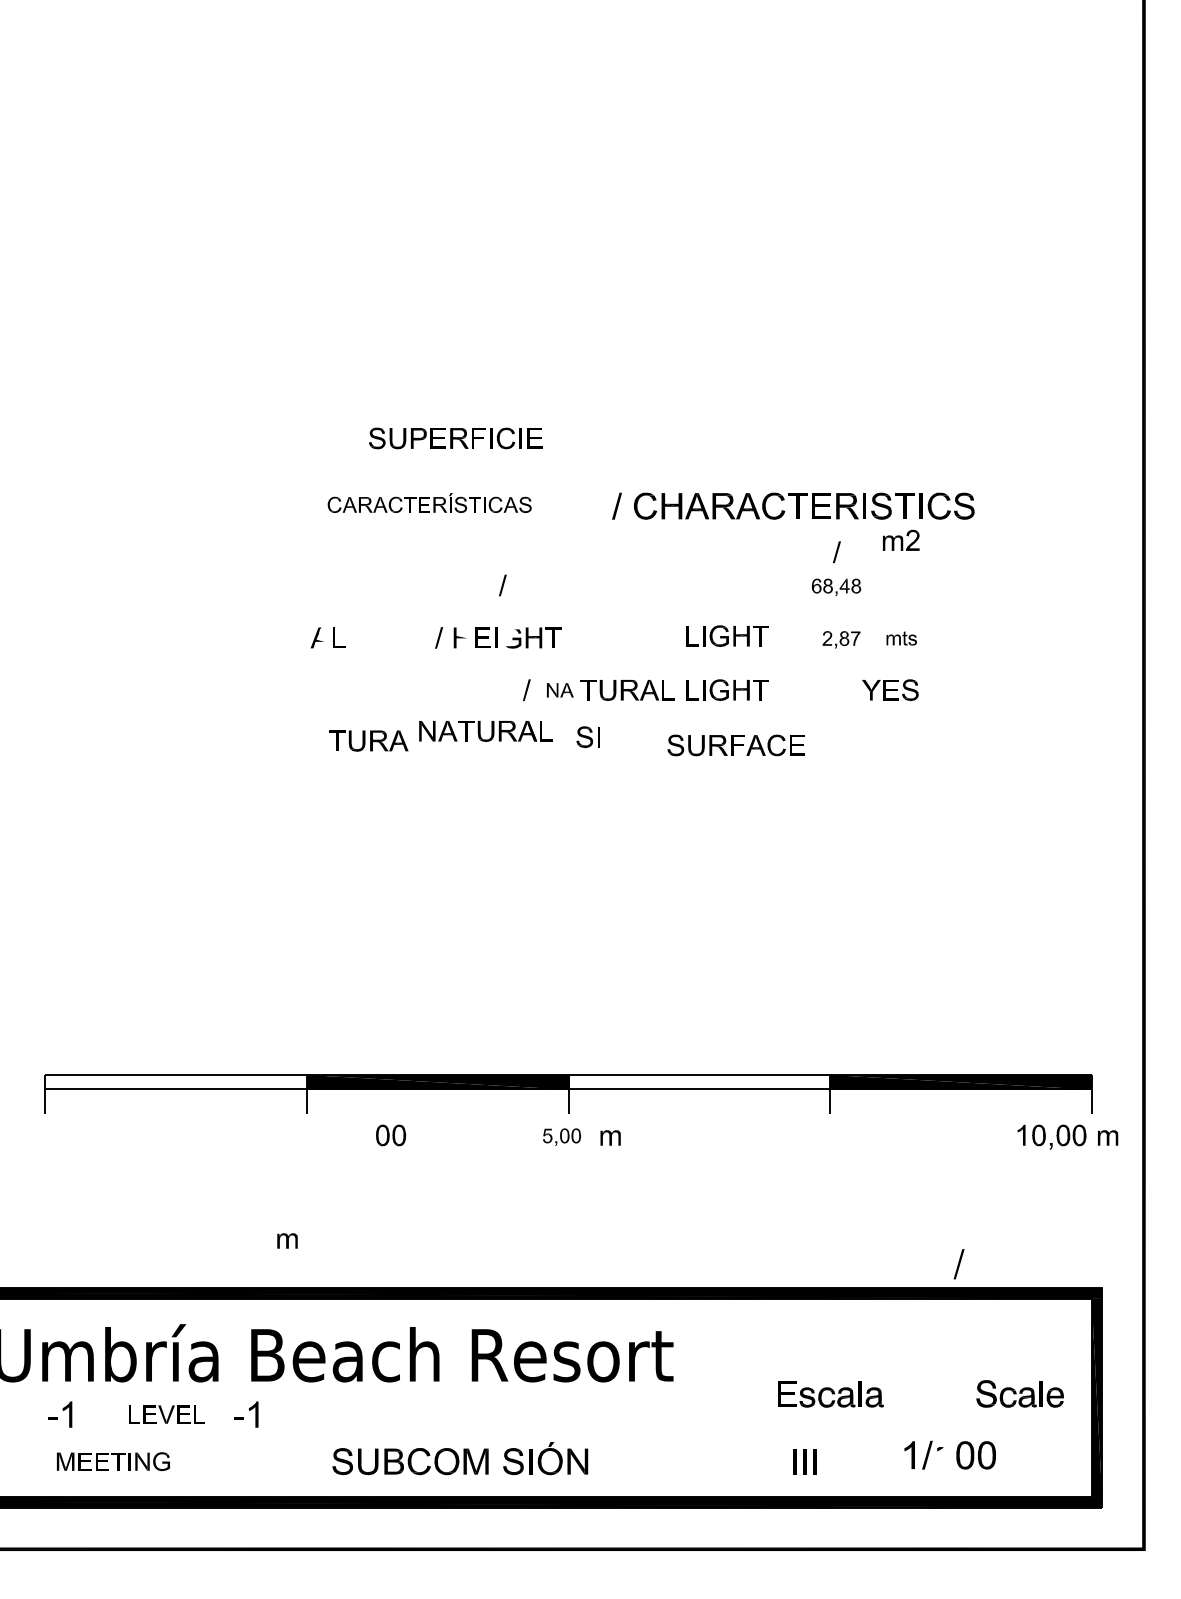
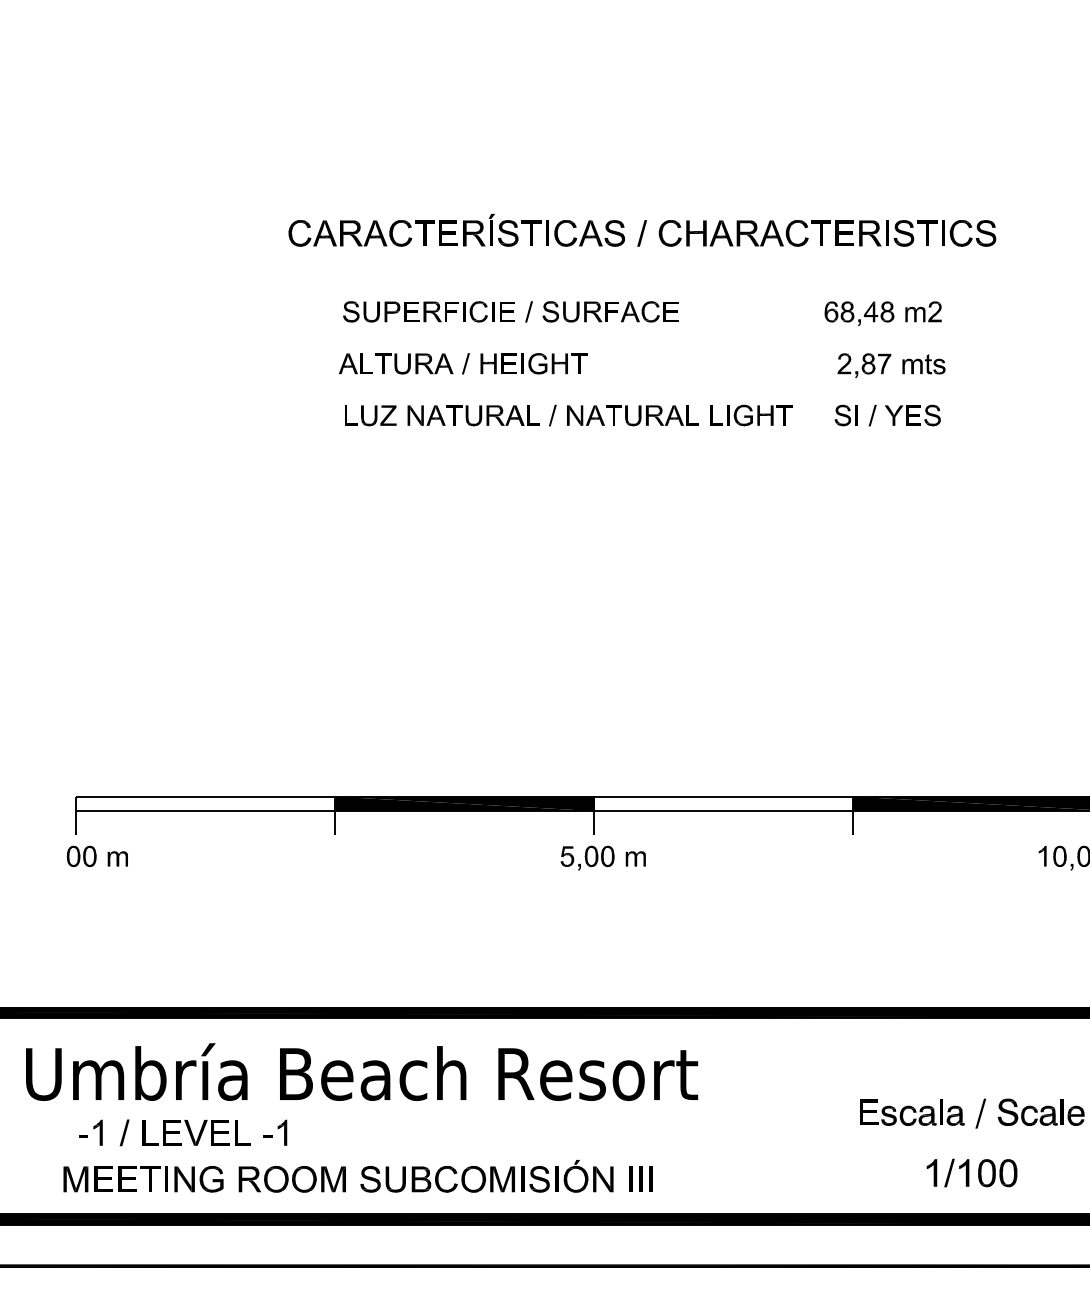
part: (455, 438) -> (428, 311), moved
part: (429, 502) -> (456, 229), size x1.67
part: (901, 540) -> (923, 311), moved
line: (836, 552) -> (872, 415), moved
part: (836, 587) -> (859, 313), size x1.43
part: (727, 635) -> (751, 361), removed
fill: (510, 636) -> (536, 362), added
fill: (323, 637) -> (351, 363), added
fill: (463, 637) -> (490, 363), added
part: (901, 638) -> (923, 364), size x1.43
part: (841, 639) -> (864, 365), size x1.43
part: (342, 690) -> (370, 415), added
part: (560, 690) -> (586, 415), size x1.43
part: (485, 731) -> (473, 415), moved
part: (587, 737) -> (845, 415), moved
part: (368, 740) -> (413, 363), moved
part: (735, 745) -> (609, 311), moved
part: (391, 1135) -> (82, 856), moved
part: (561, 1136) -> (587, 857), size x1.43
part: (287, 1240) -> (117, 858), moved
line: (958, 1264) -> (980, 1113), moved
part: (830, 1394) -> (911, 1112), moved
line: (94, 1414) -> (124, 1132), added
part: (166, 1414) -> (196, 1132), size x1.43
fill: (943, 1455) -> (965, 1173), added
part: (113, 1461) -> (143, 1179), size x1.43
part: (263, 1461) -> (292, 1179), added
fill: (496, 1461) -> (522, 1179), added
part: (804, 1461) -> (640, 1179), moved

